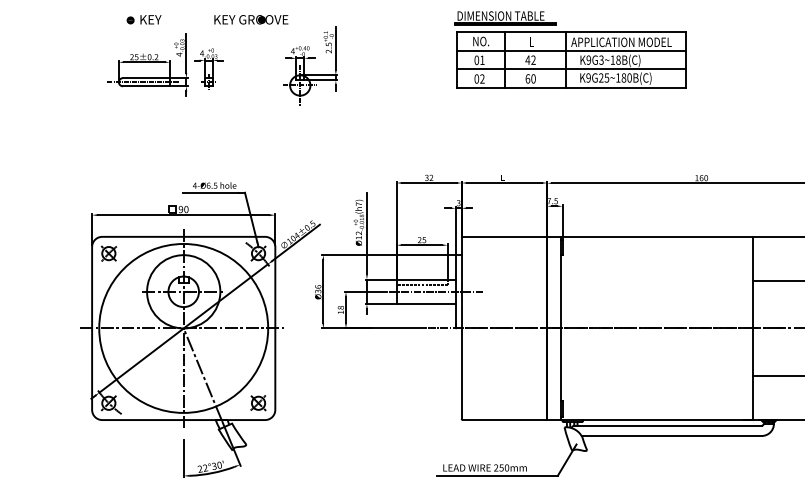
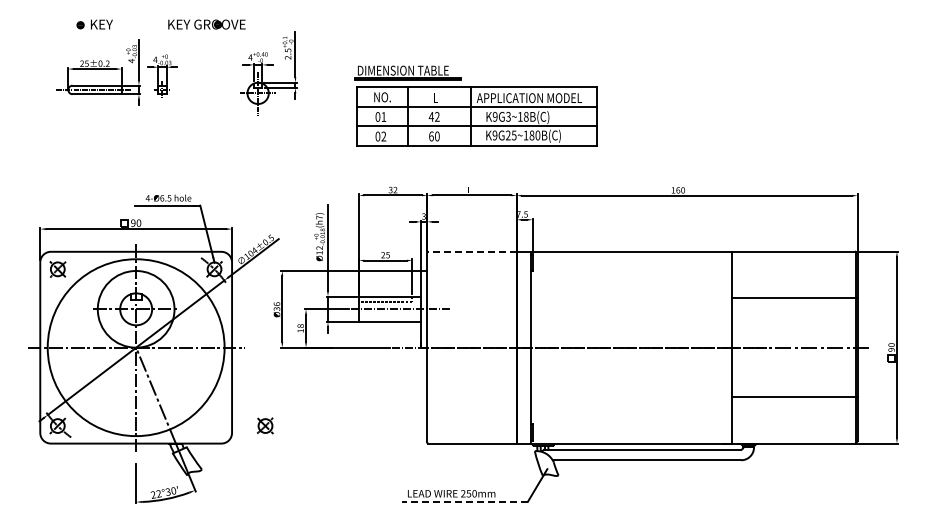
part: (569, 49) -> (475, 105), moved
line: (505, 236) -> (472, 251), solid -> dashed
part: (258, 402) -> (265, 425), moved
line: (497, 475) -> (464, 501), solid -> dashed

